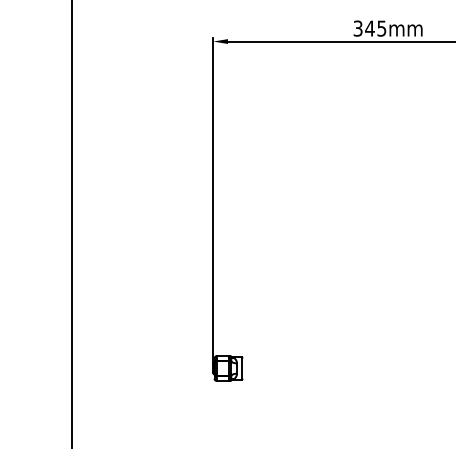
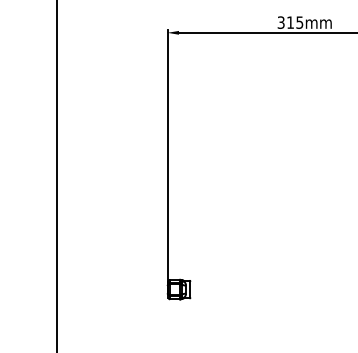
text: (369, 28) -> (290, 22), 345mm -> 315mm

